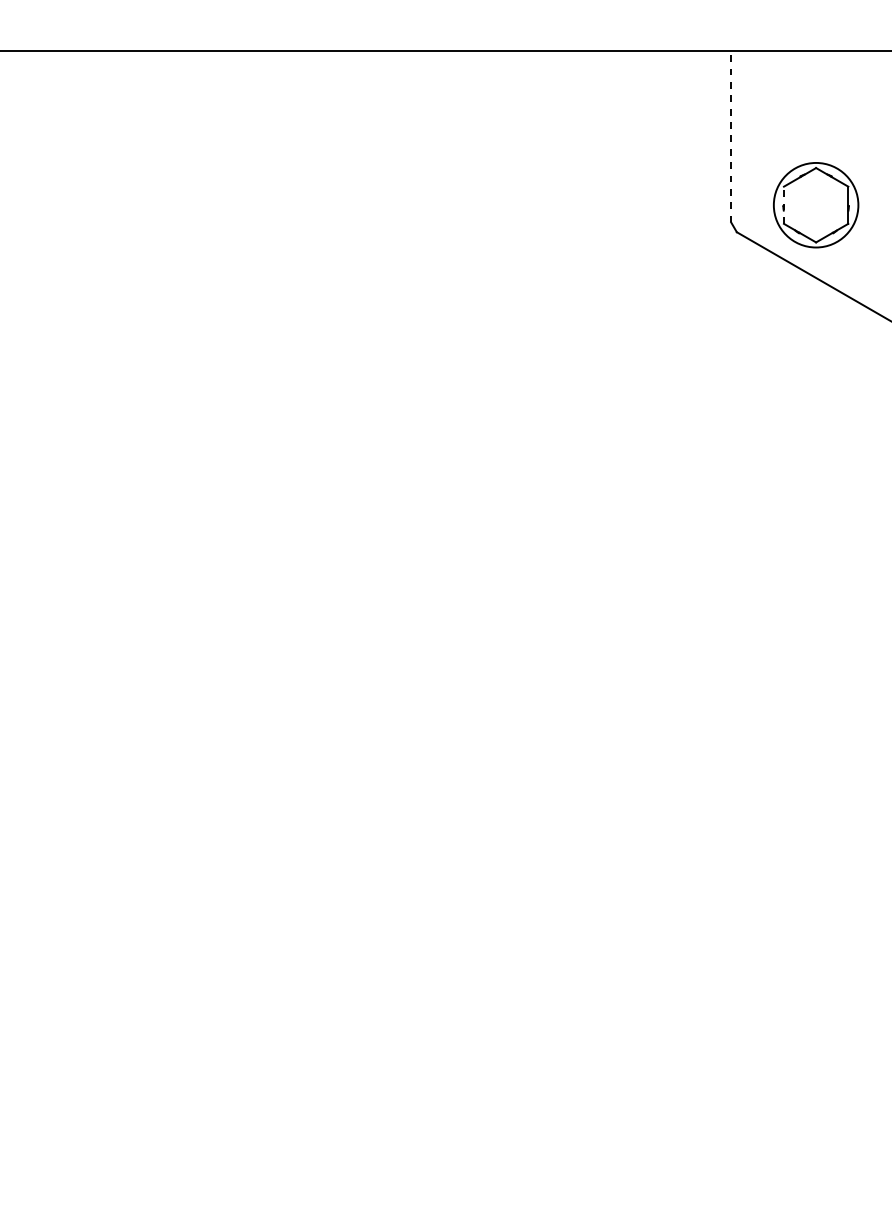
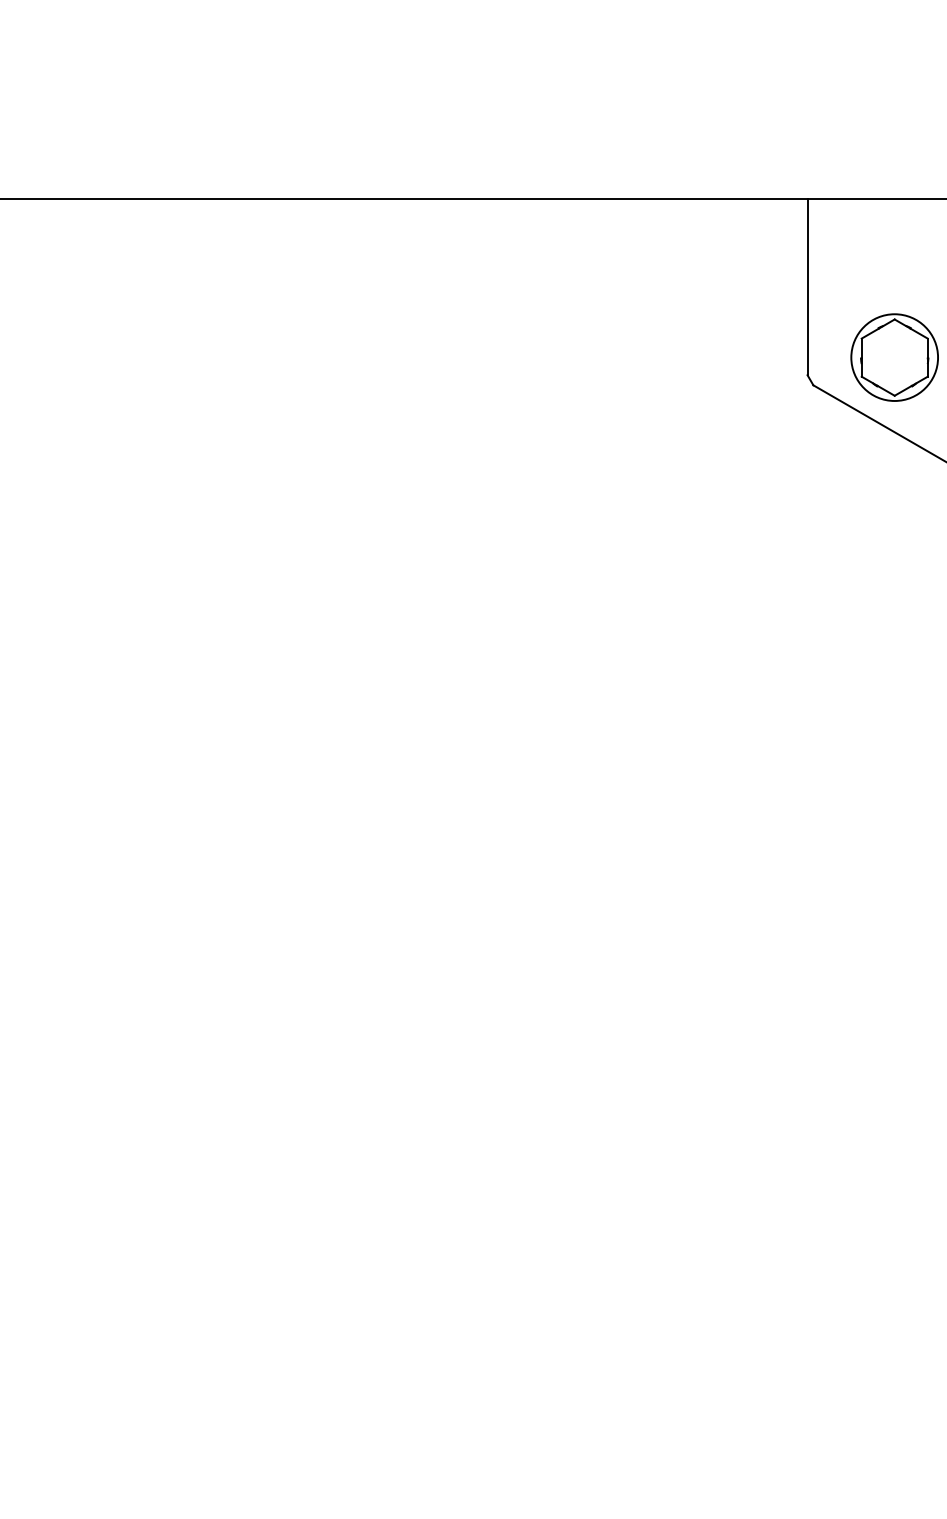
line: (731, 136) -> (807, 287), dashed -> solid
line: (783, 205) -> (861, 357), dashed -> solid

